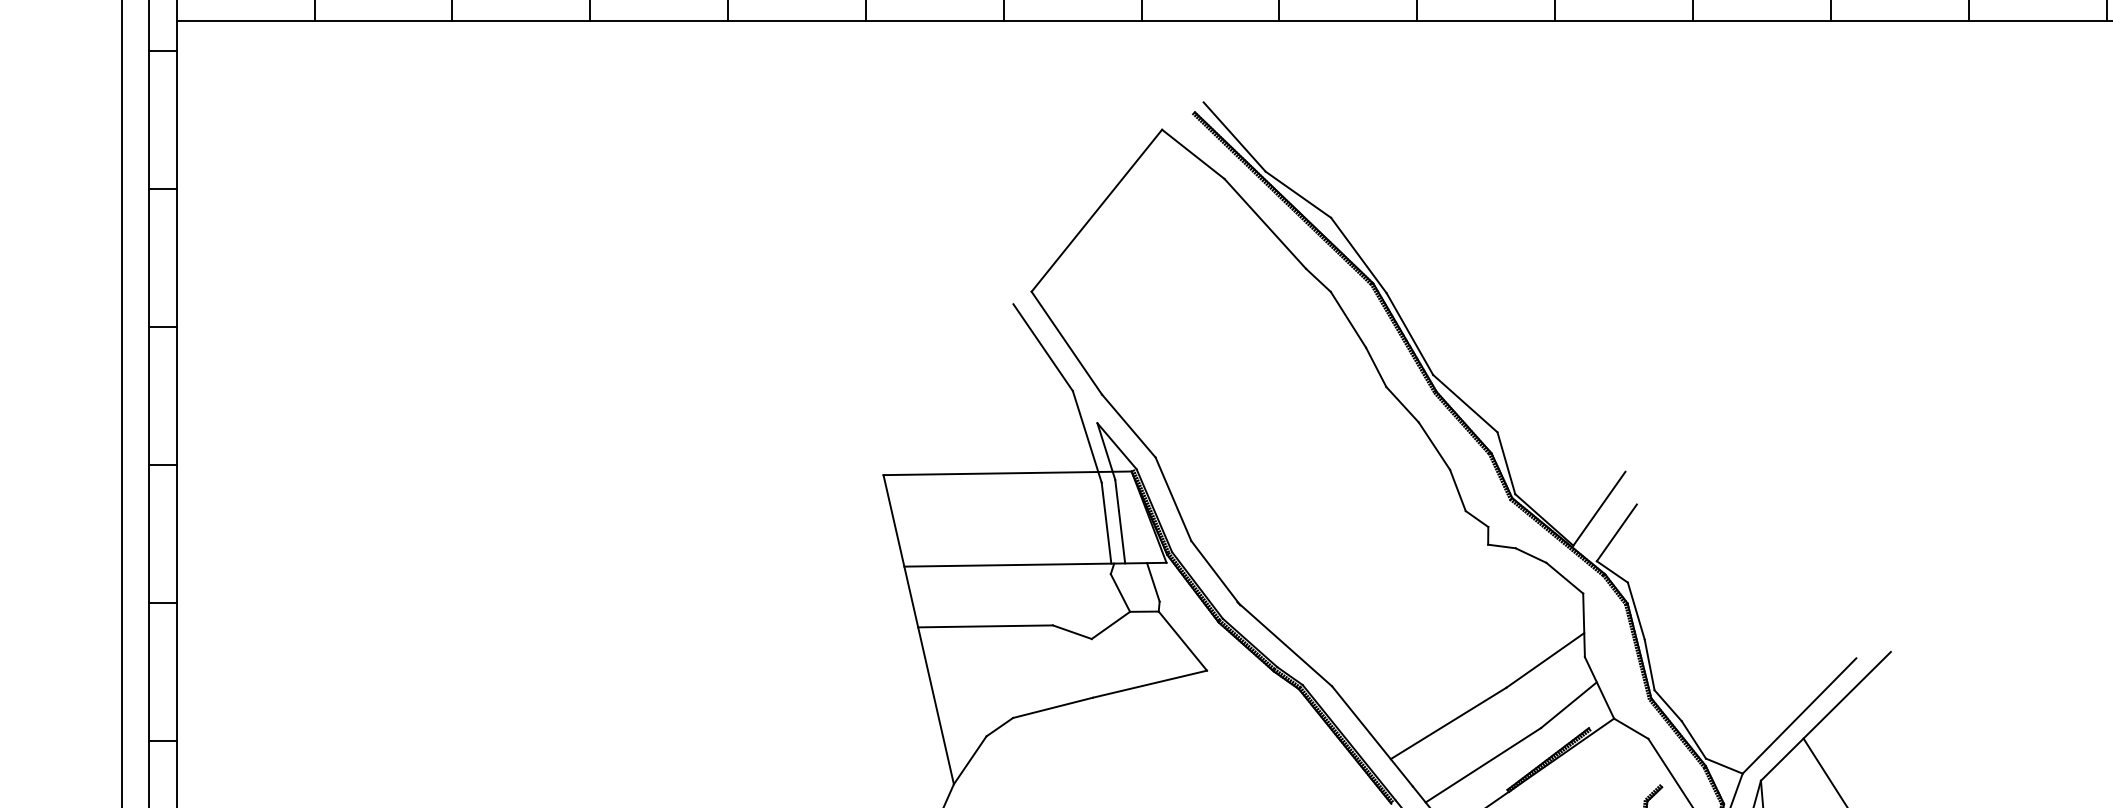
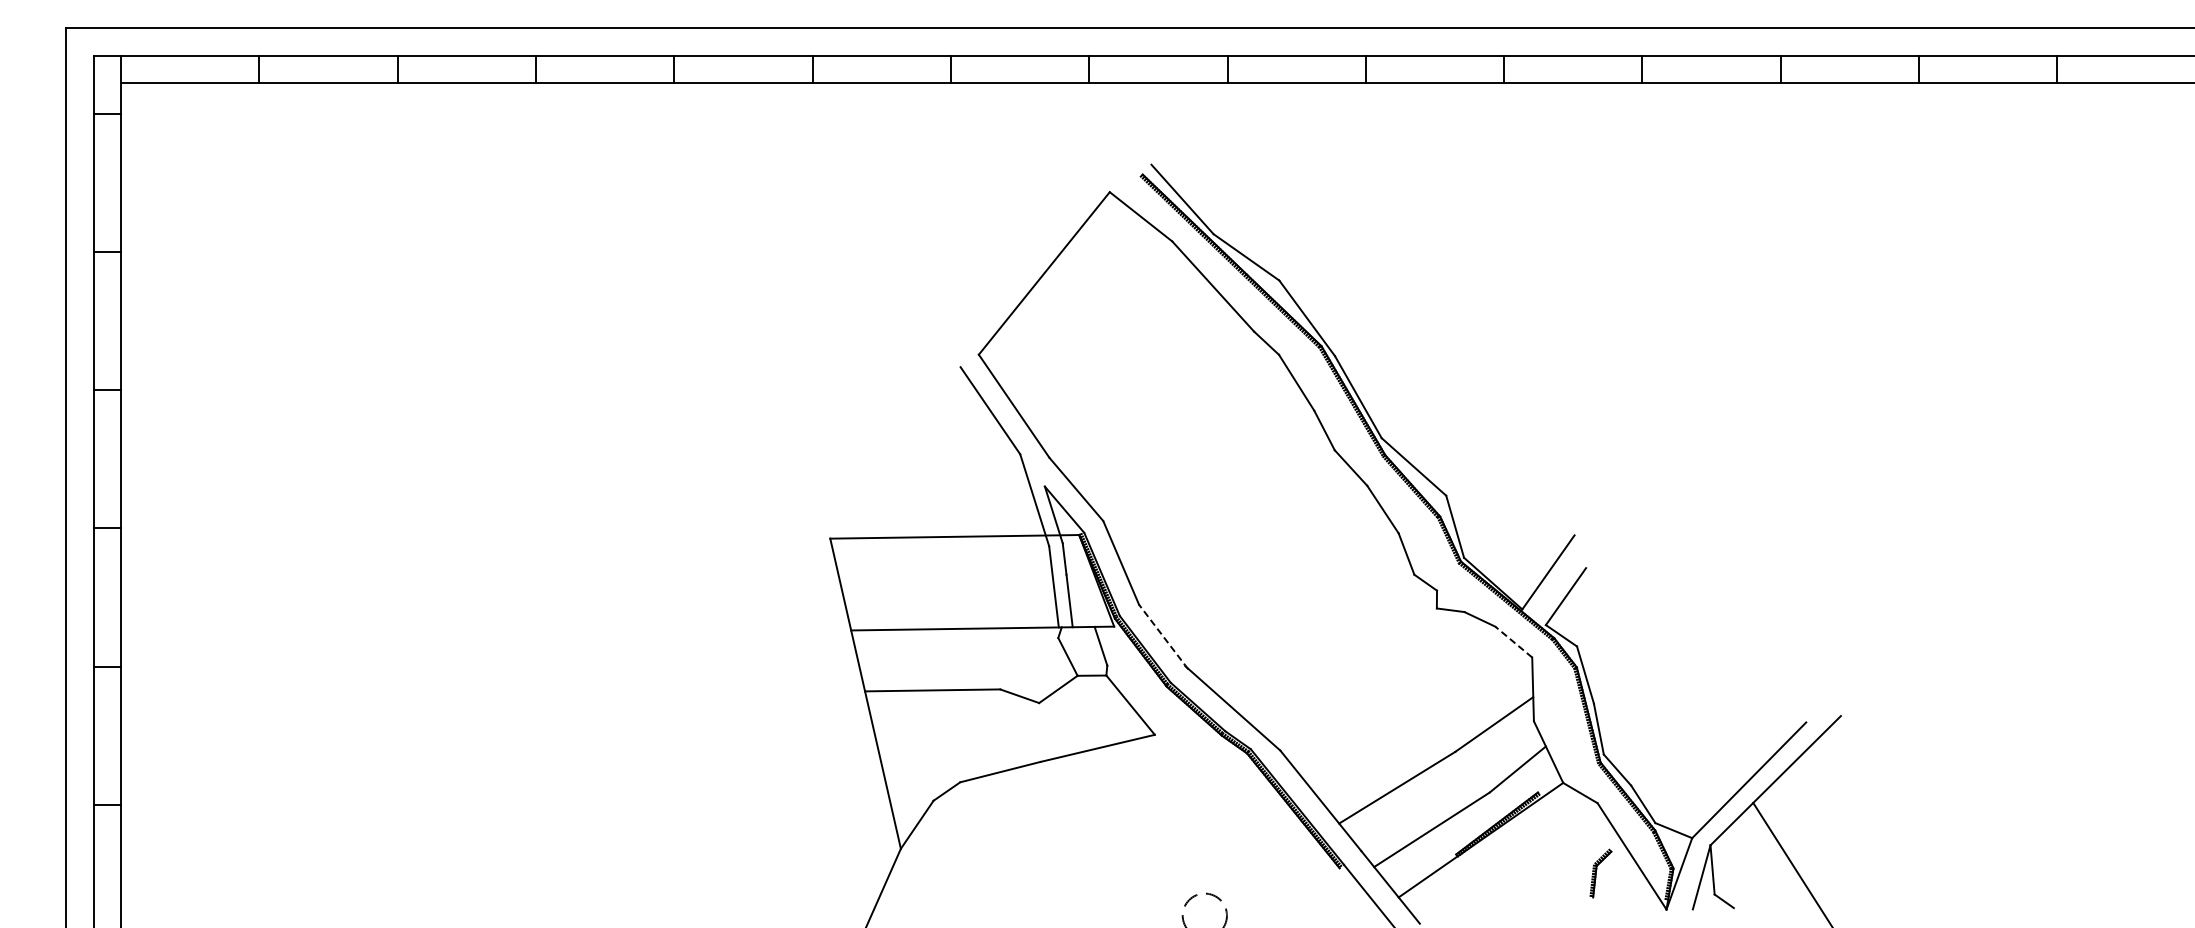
line: (1215, 573) -> (1163, 637), solid -> dashed
line: (1564, 577) -> (1513, 641), solid -> dashed

